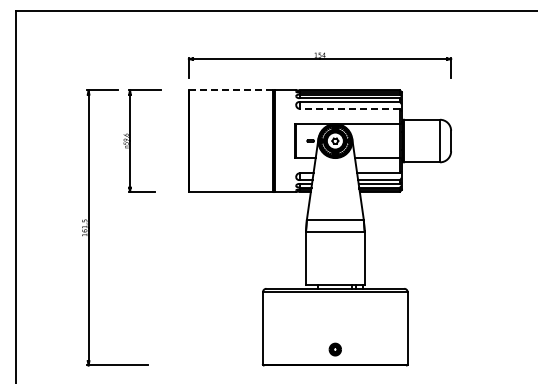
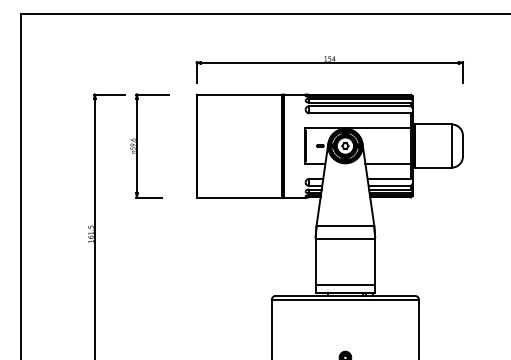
line: (231, 90) -> (239, 94), dashed -> solid
line: (349, 108) -> (359, 113), dashed -> solid
line: (334, 277) -> (344, 284), added

